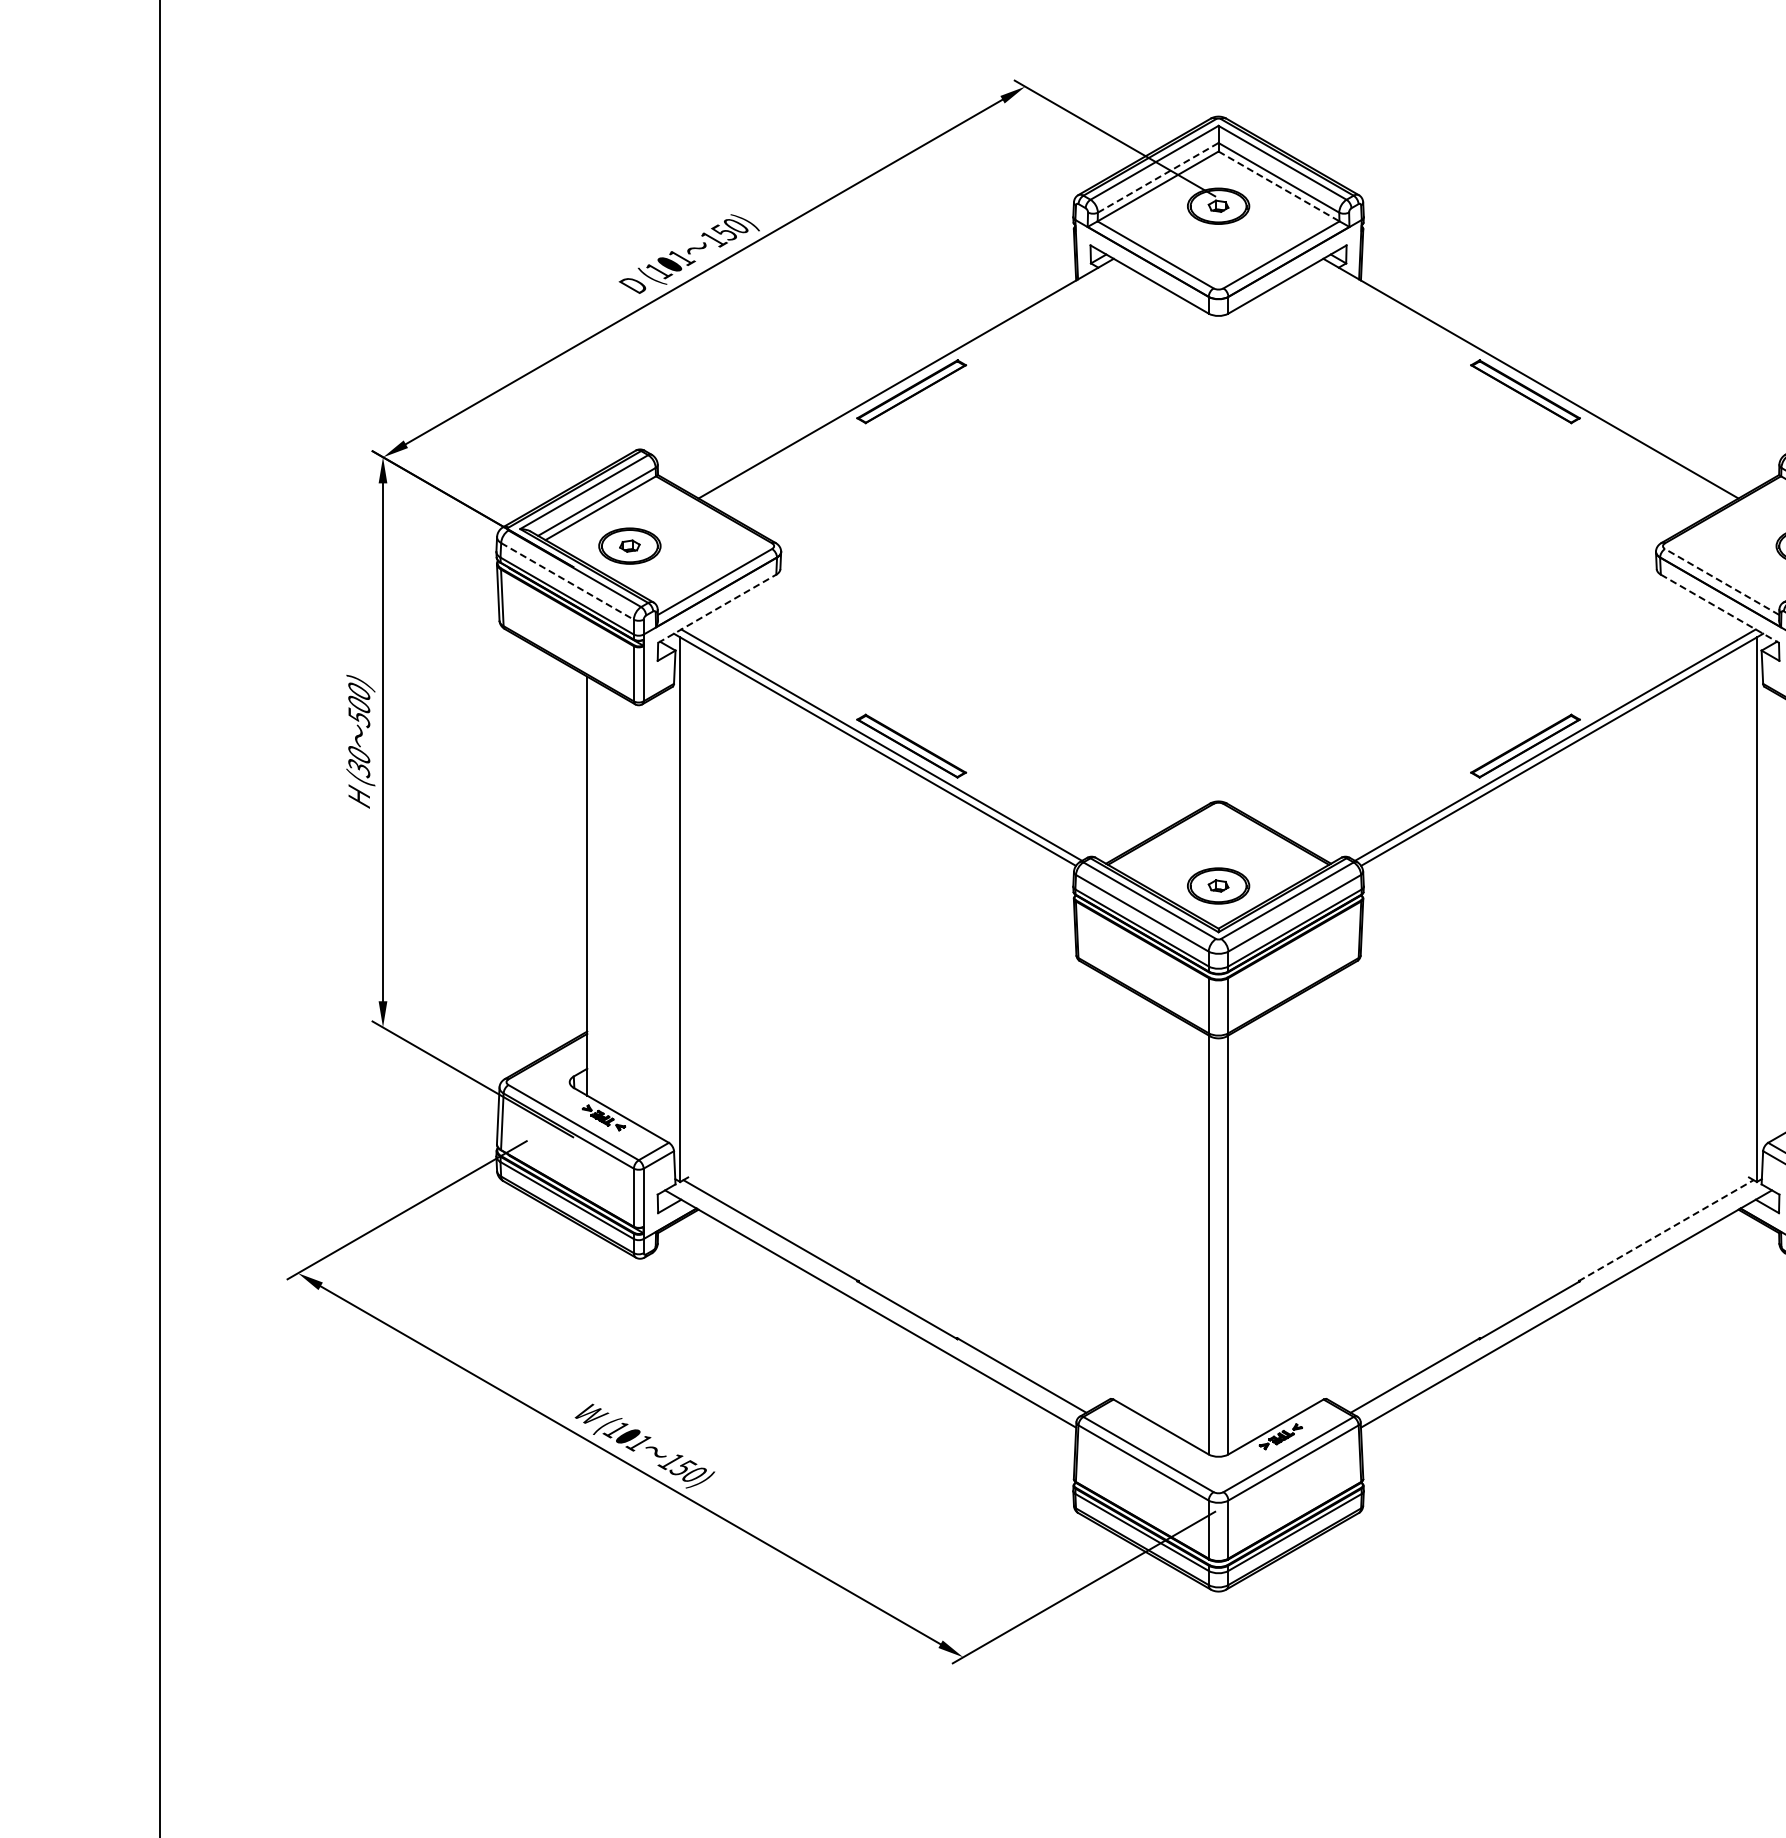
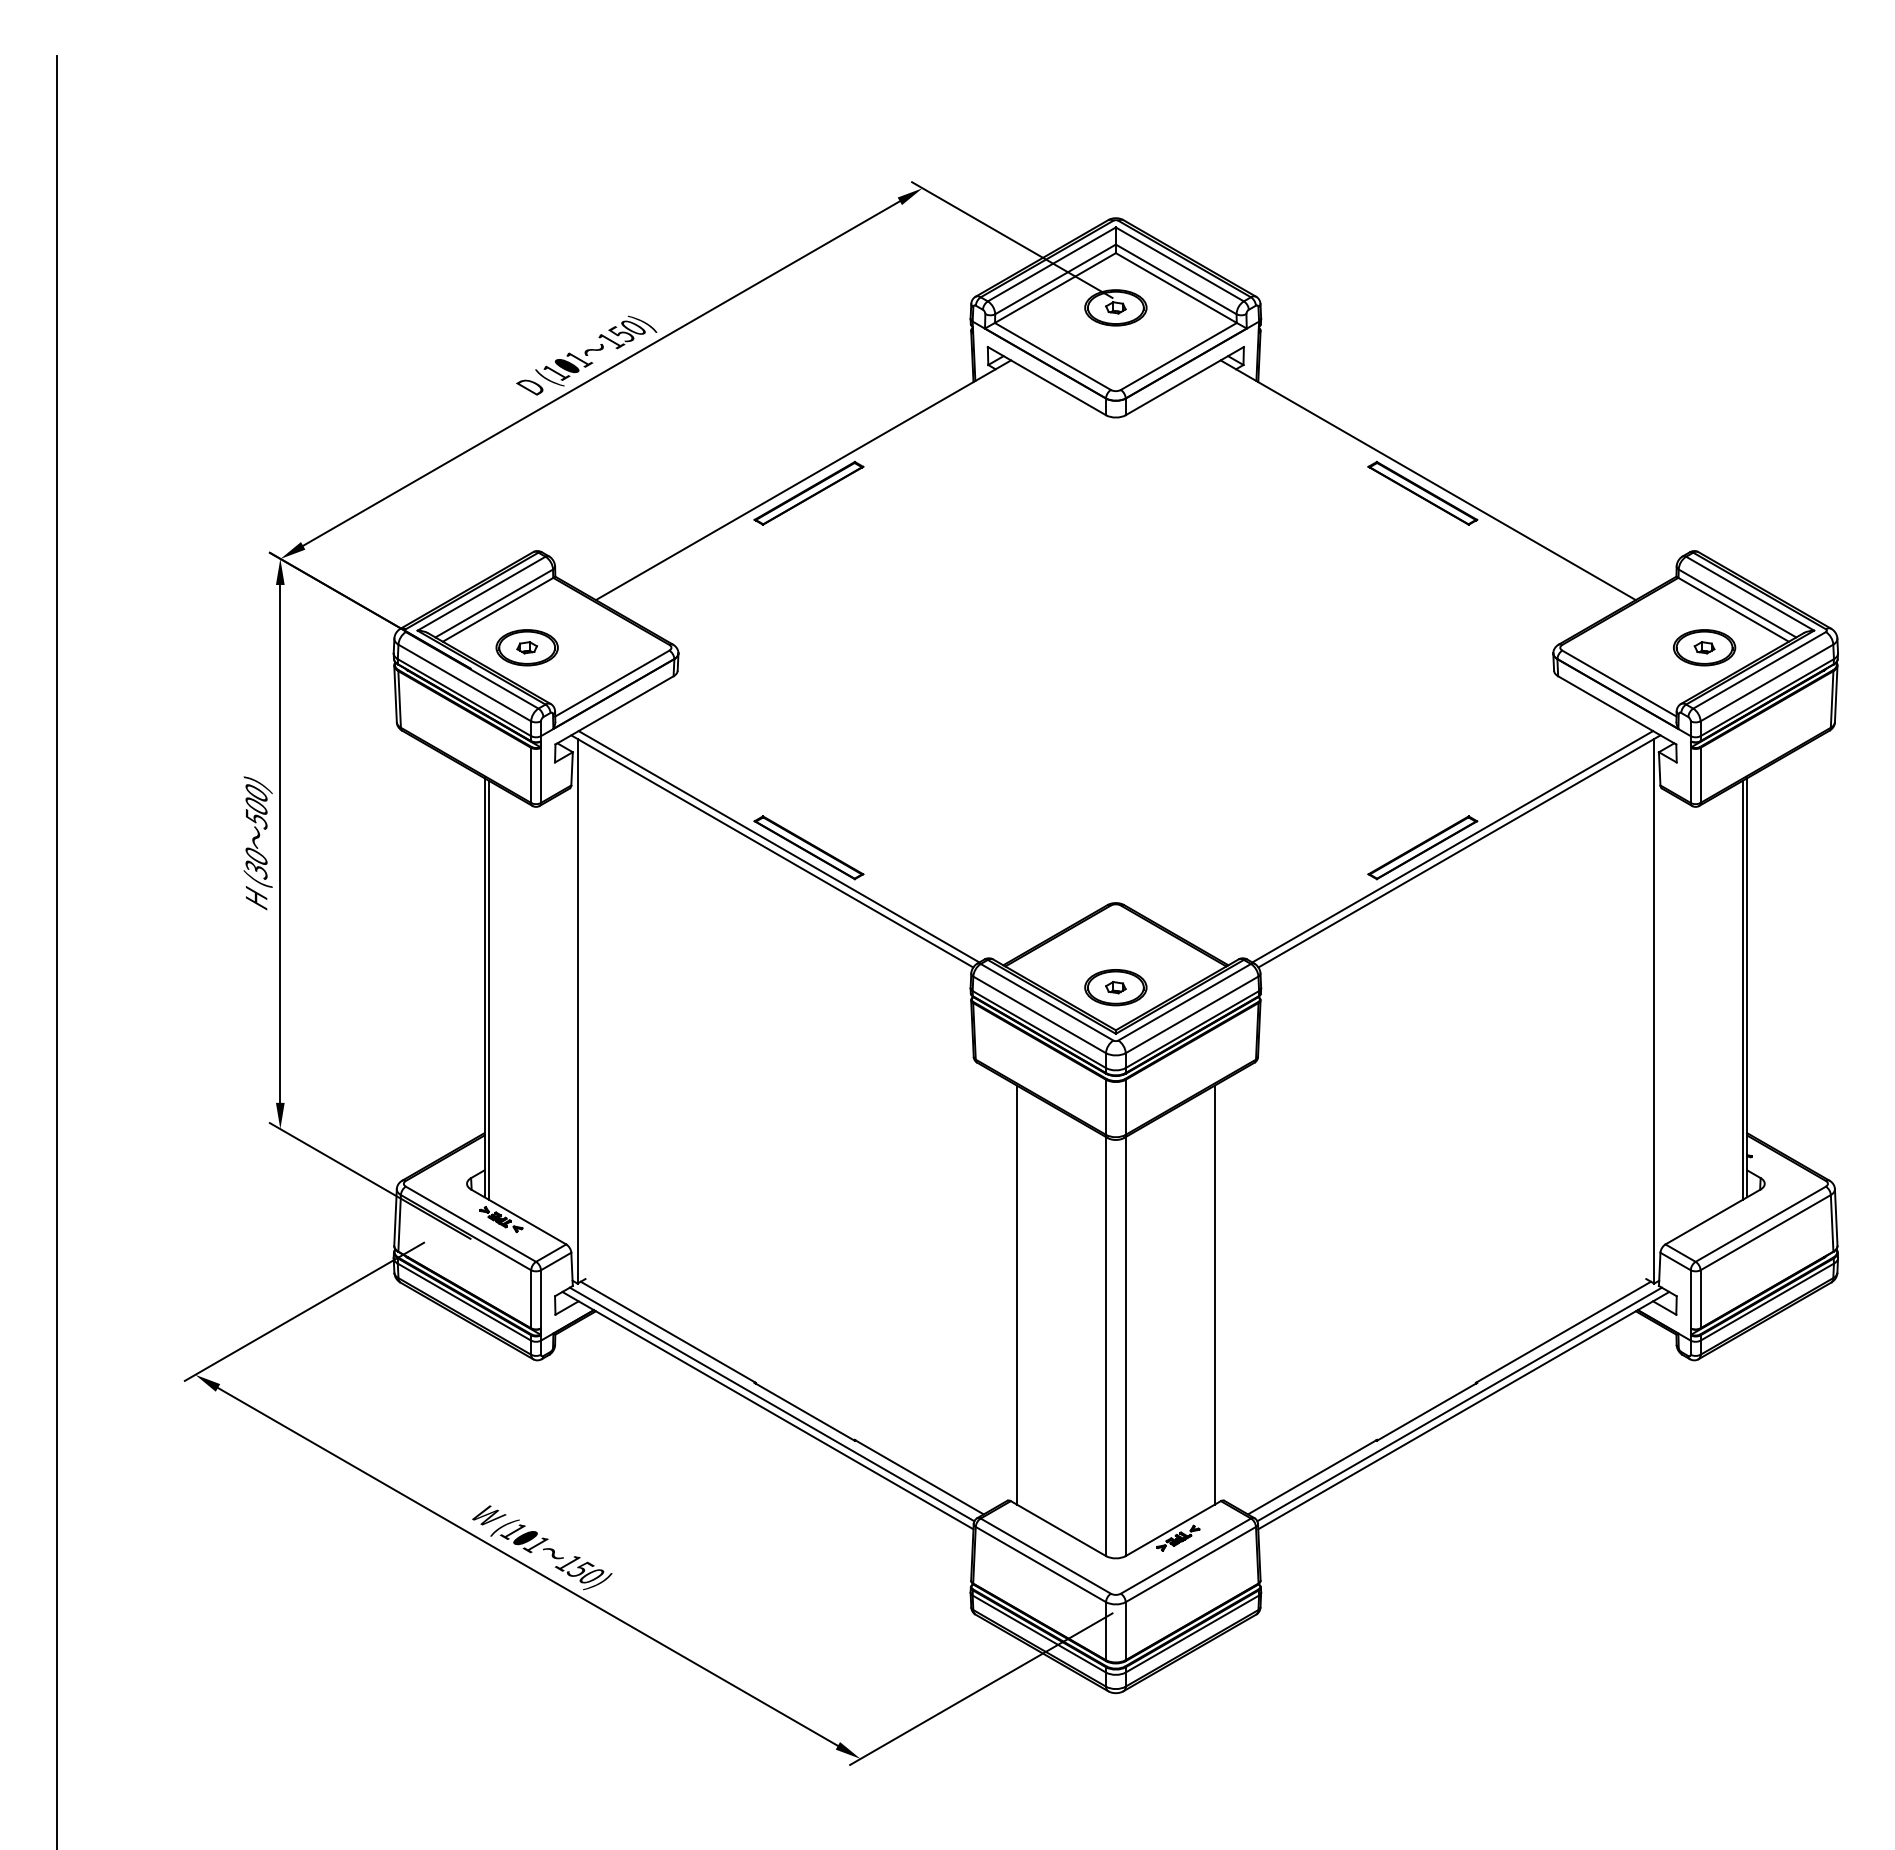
line: (1158, 177) -> (1055, 279), dashed -> solid
line: (1279, 186) -> (1176, 288), dashed -> solid
line: (567, 580) -> (464, 682), dashed -> solid
line: (1722, 581) -> (1619, 683), dashed -> solid
line: (717, 608) -> (614, 710), dashed -> solid
line: (1720, 608) -> (1617, 710), dashed -> solid
line: (591, 887) -> (488, 989), added
line: (1120, 1192) -> (1017, 1294), added
line: (1317, 1192) -> (1214, 1294), added
line: (1666, 1230) -> (1563, 1332), dashed -> solid
line: (874, 1302) -> (771, 1404), added
line: (1562, 1302) -> (1459, 1404), added

